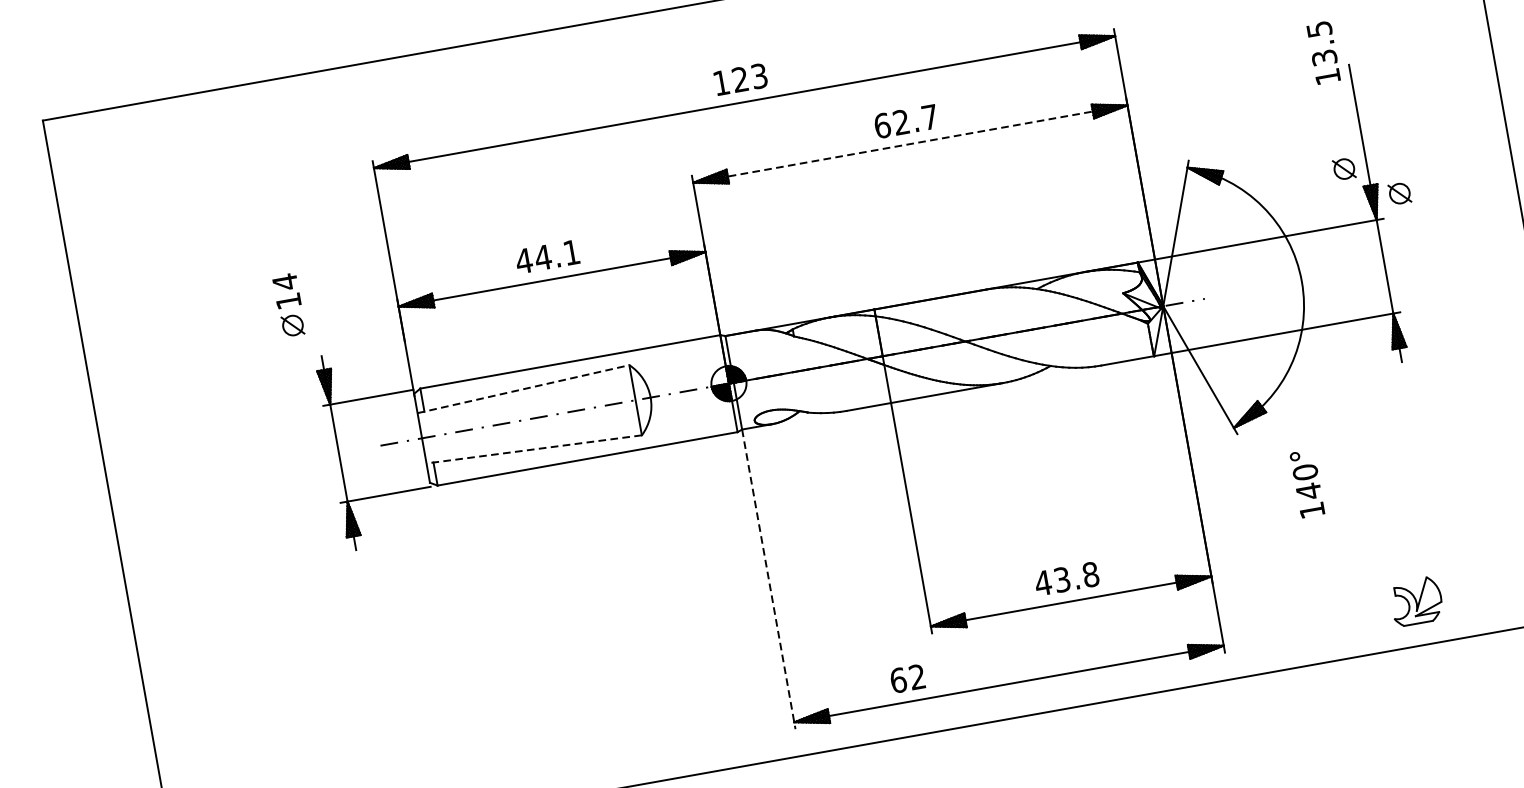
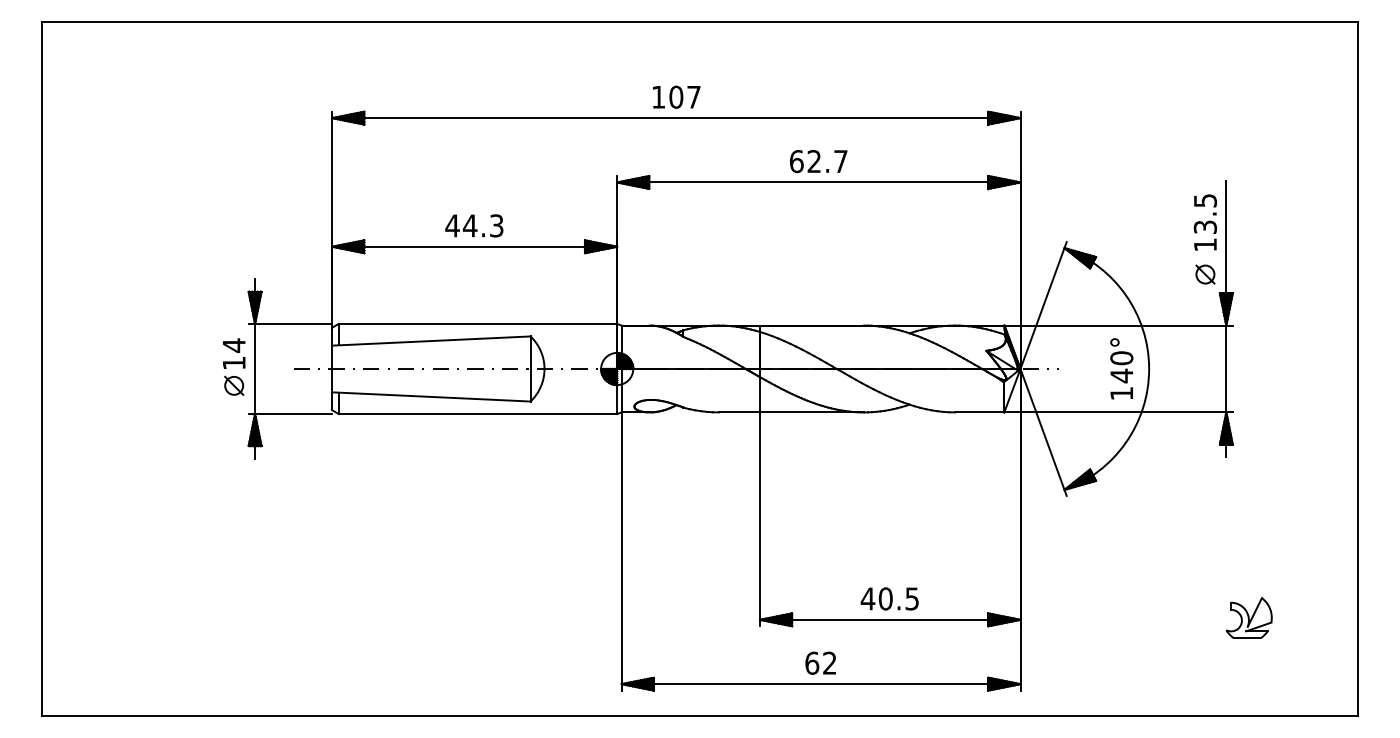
text: (1322, 52) -> (1204, 222), moved
text: (749, 77) -> (684, 96), 123 -> 107
line: (909, 144) -> (818, 182), dashed -> solid
part: (1399, 193) -> (1251, 305), removed
text: (571, 252) -> (496, 225), 44.1 -> 44.3
part: (289, 304) -> (234, 366), moved
line: (523, 389) -> (431, 341), dashed -> solid
line: (533, 449) -> (430, 396), dashed -> solid
text: (1307, 483) -> (1121, 368), moved
text: (1075, 576) -> (898, 598), 43.8 -> 40.5
line: (768, 580) -> (621, 552), dashed -> solid
part: (1415, 600) -> (1248, 617), moved
text: (907, 678) -> (820, 662), moved

